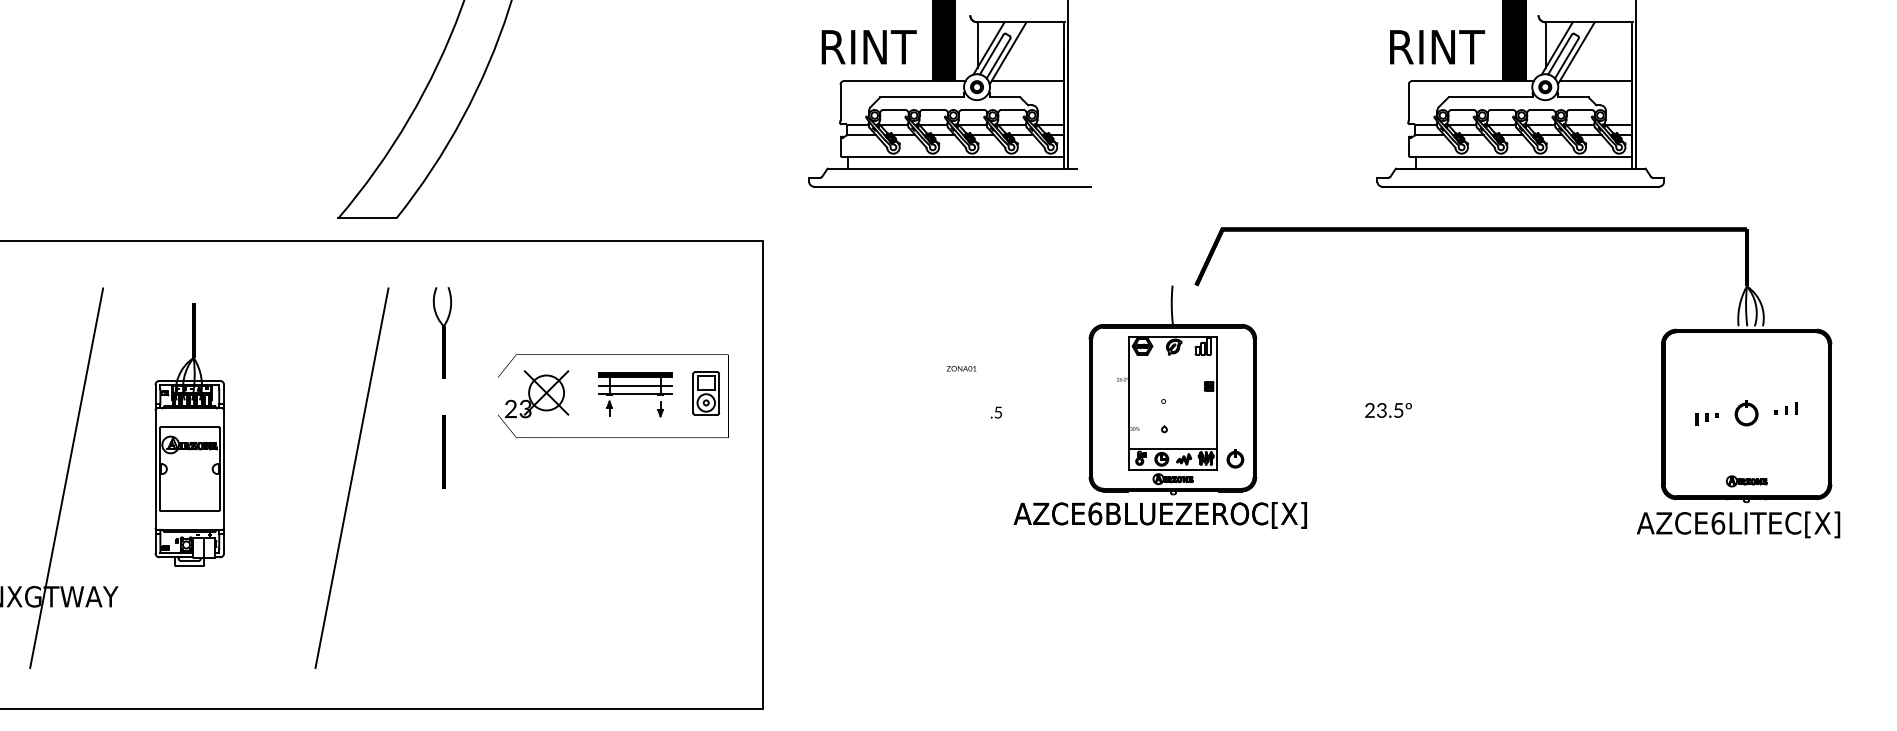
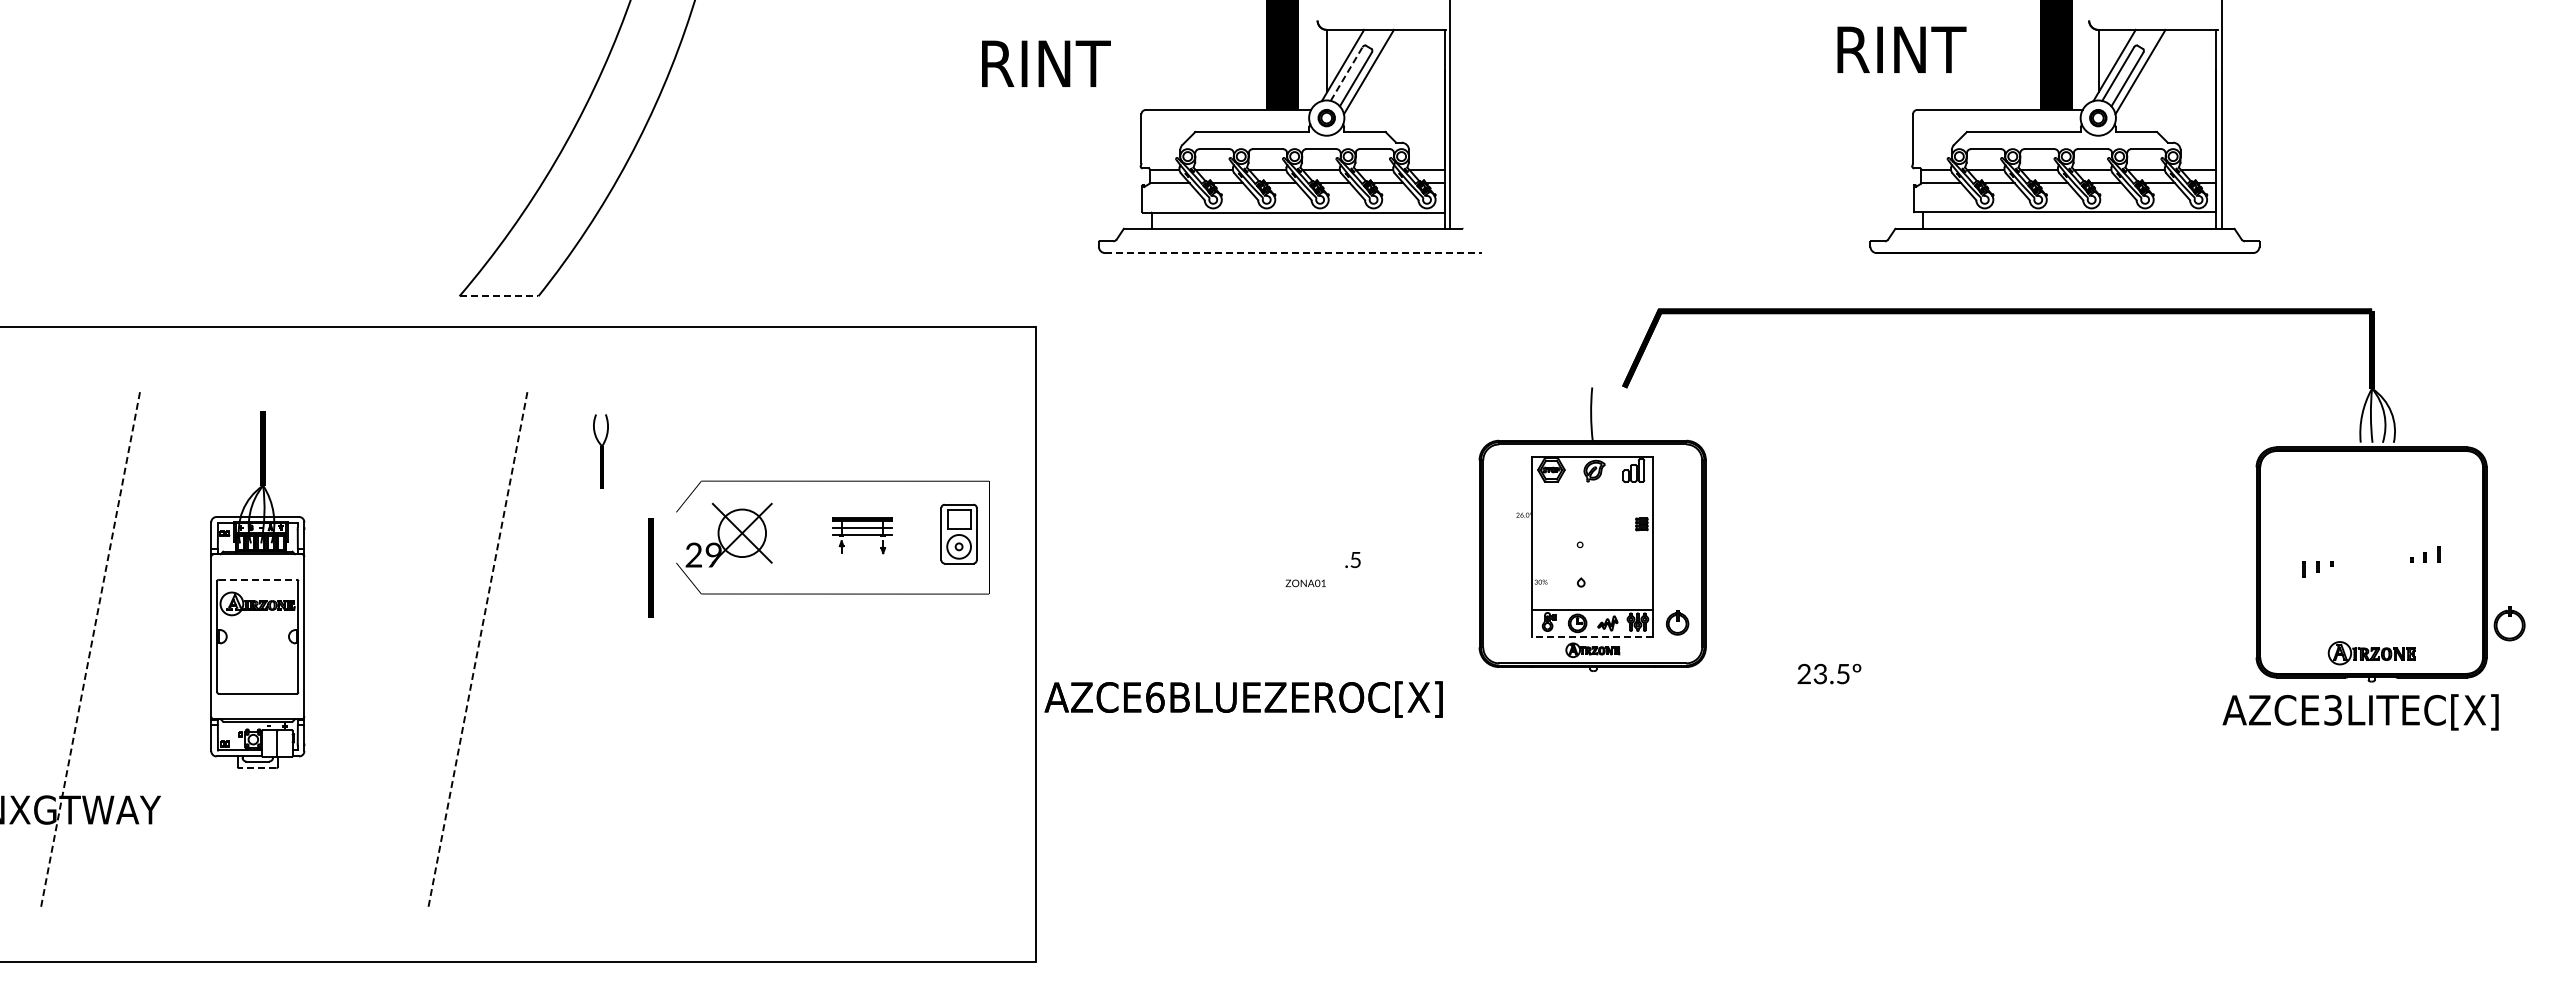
text: (869, 46) -> (1046, 63), moved
text: (1437, 46) -> (1901, 49), moved
line: (991, 54) -> (1346, 73), solid -> dashed
line: (1027, 80) -> (1395, 109), removed
line: (1596, 80) -> (2167, 109), removed
line: (952, 186) -> (1293, 253), solid -> dashed
line: (367, 218) -> (499, 296), solid -> dashed
part: (442, 332) -> (600, 451), size x0.6
text: (961, 368) -> (1305, 583), moved
part: (635, 394) -> (862, 535), size x0.6
text: (525, 409) -> (713, 555), 23 -> 29
text: (1388, 410) -> (1829, 673), moved
part: (1746, 413) -> (2509, 623), moved
line: (190, 426) -> (258, 579), solid -> dashed
line: (443, 451) -> (650, 567), moved
line: (1172, 469) -> (1592, 637), solid -> dashed
line: (66, 477) -> (90, 648), solid -> dashed
line: (352, 477) -> (478, 648), solid -> dashed
part: (1746, 481) -> (2371, 653), size x1.6
text: (1160, 515) -> (1243, 699), moved
text: (1718, 522) -> (2333, 709), AZCE6LITEC[X] -> AZCE3LITEC[X]
line: (189, 566) -> (257, 768), solid -> dashed

